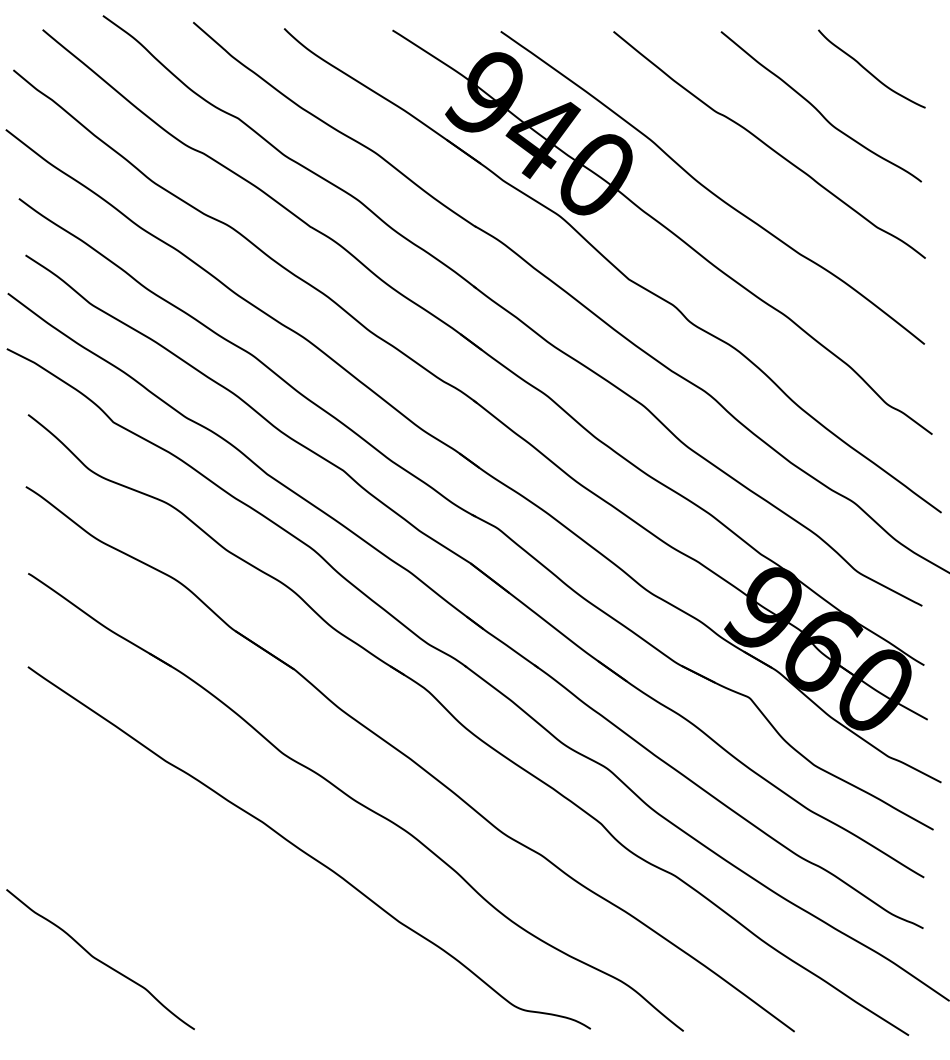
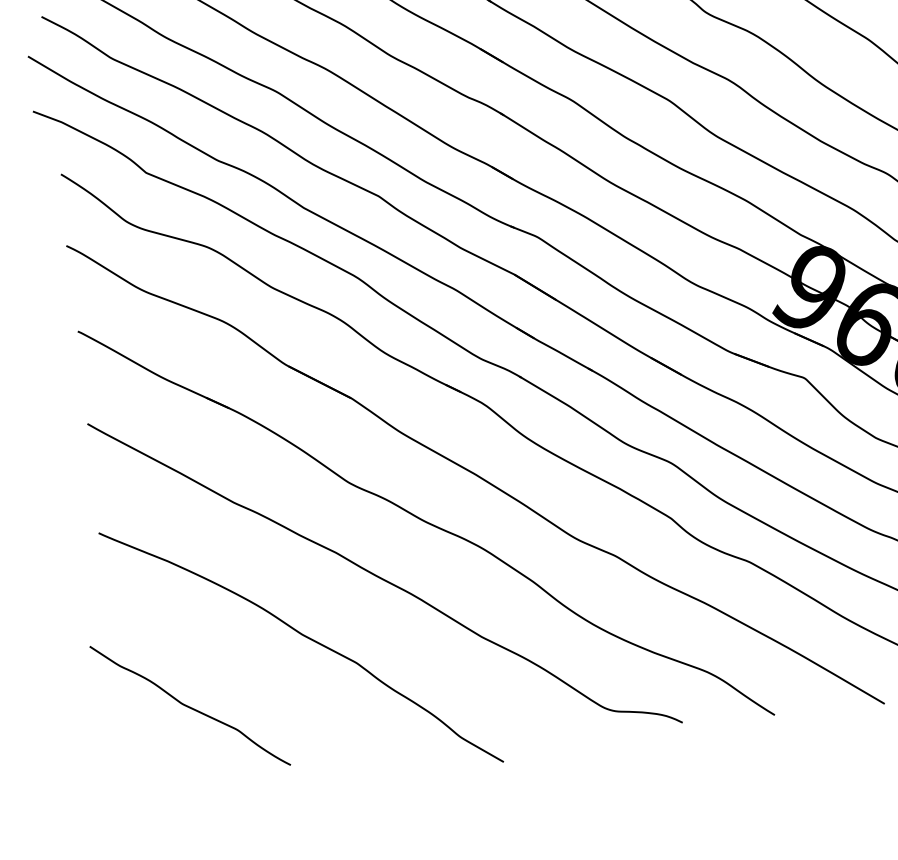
curve: (222, 903) -> (304, 637), added

